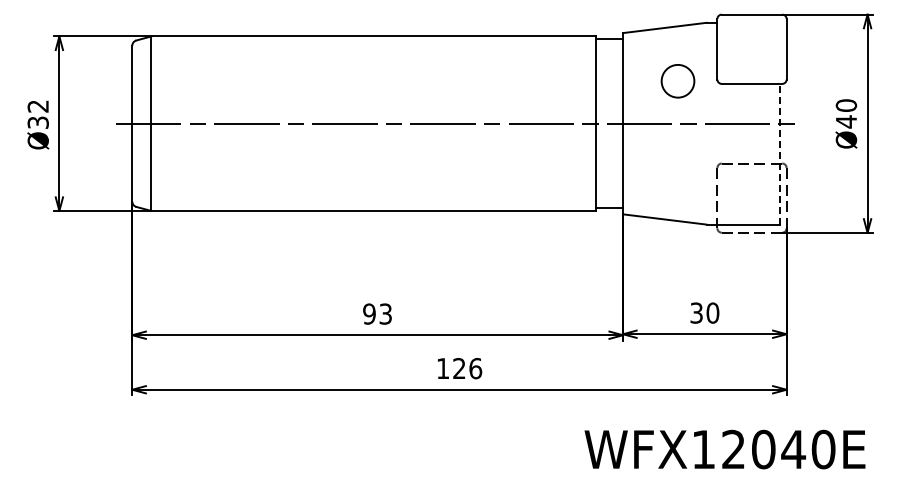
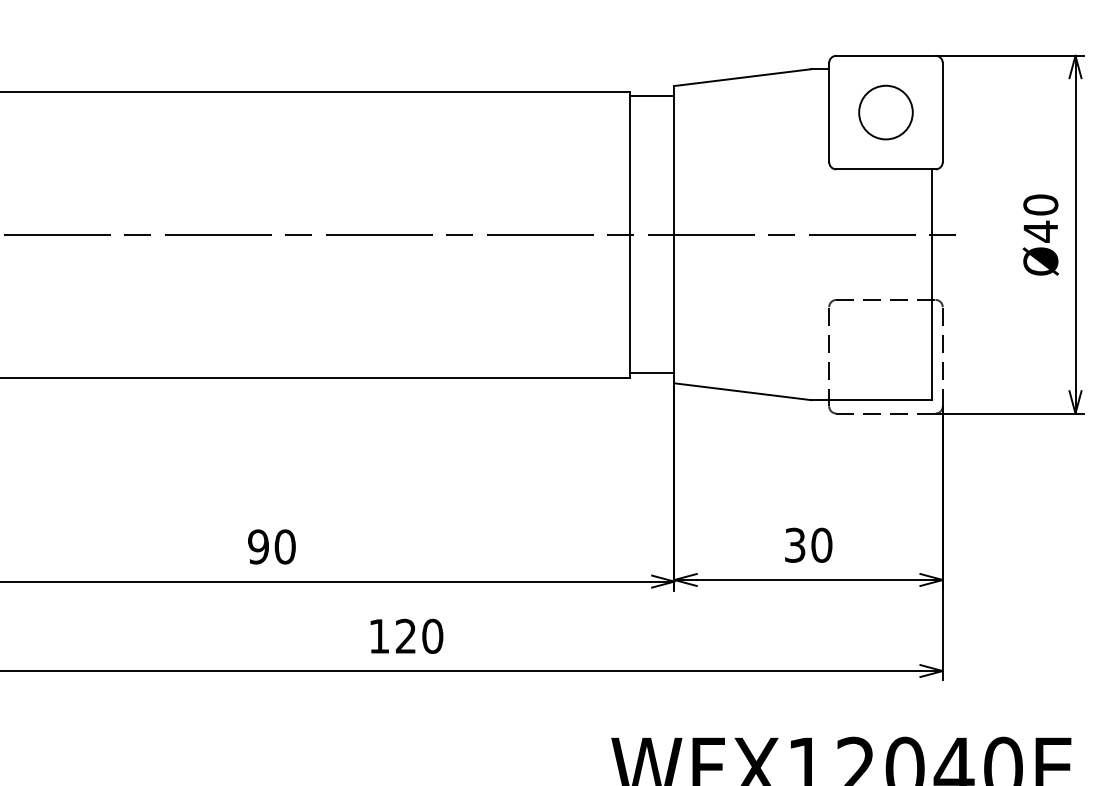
circle: (677, 81) -> (885, 112), moved
line: (780, 153) -> (932, 283), dashed -> solid
text: (385, 313) -> (284, 545), 93 -> 90
text: (475, 368) -> (432, 636), 126 -> 120

